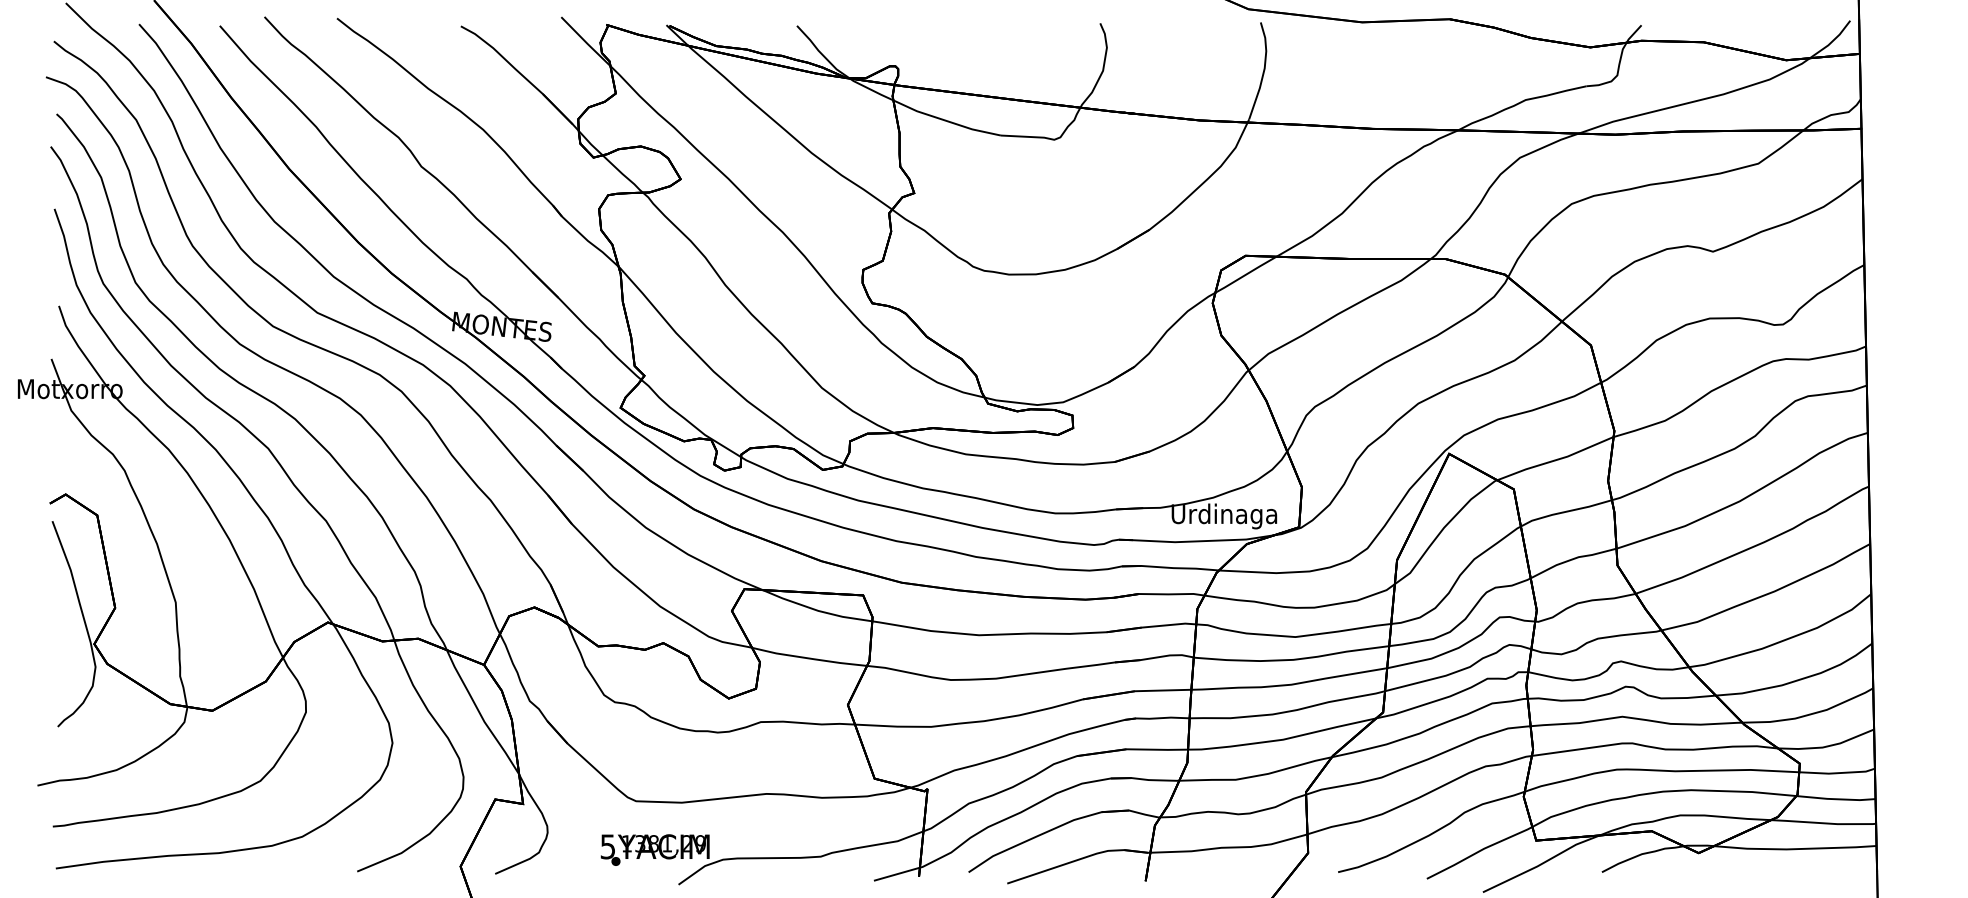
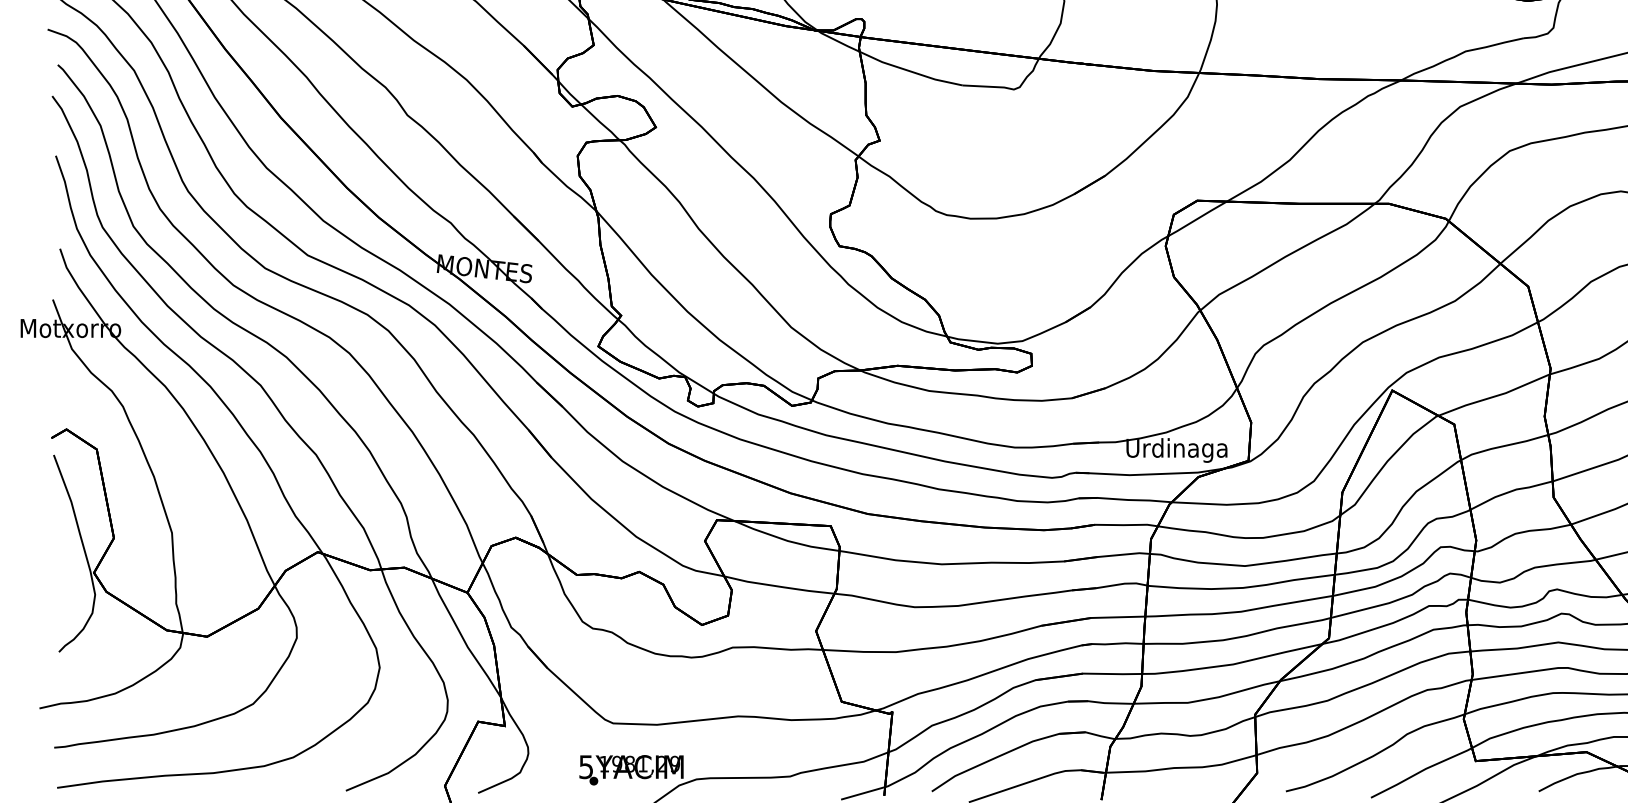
text: (640, 843) -> (617, 763), 1381,29 -> 1981,29

